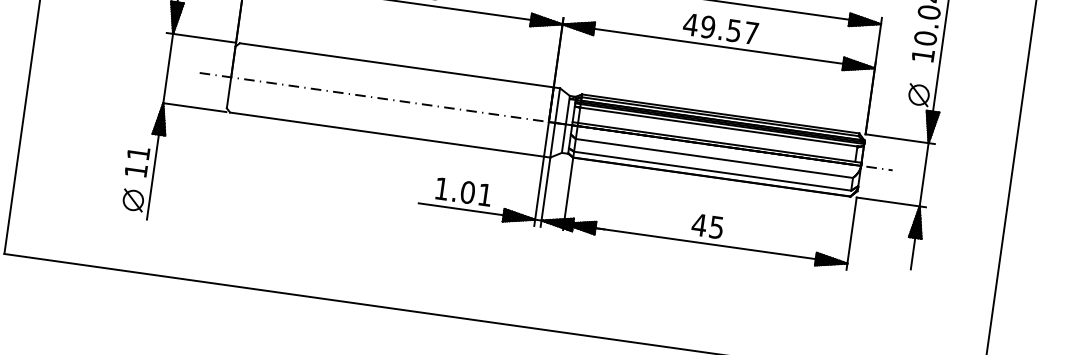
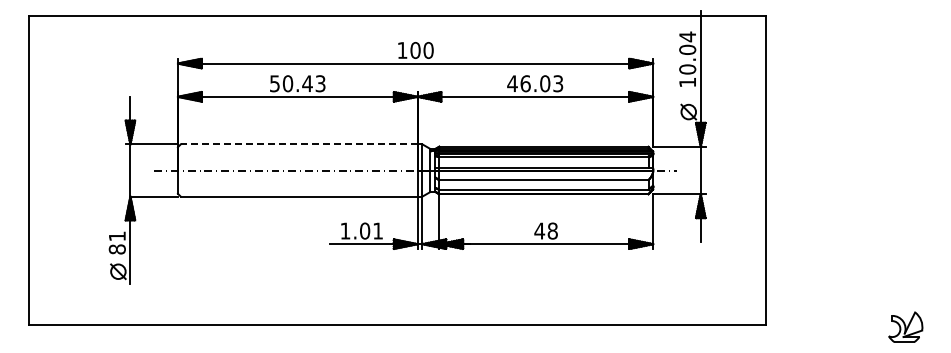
text: (729, 29) -> (541, 83), 49.57 -> 46.03
line: (395, 65) -> (298, 144), solid -> dashed
text: (135, 170) -> (116, 249), 11 -> 81
text: (716, 226) -> (552, 230), 45 -> 48

